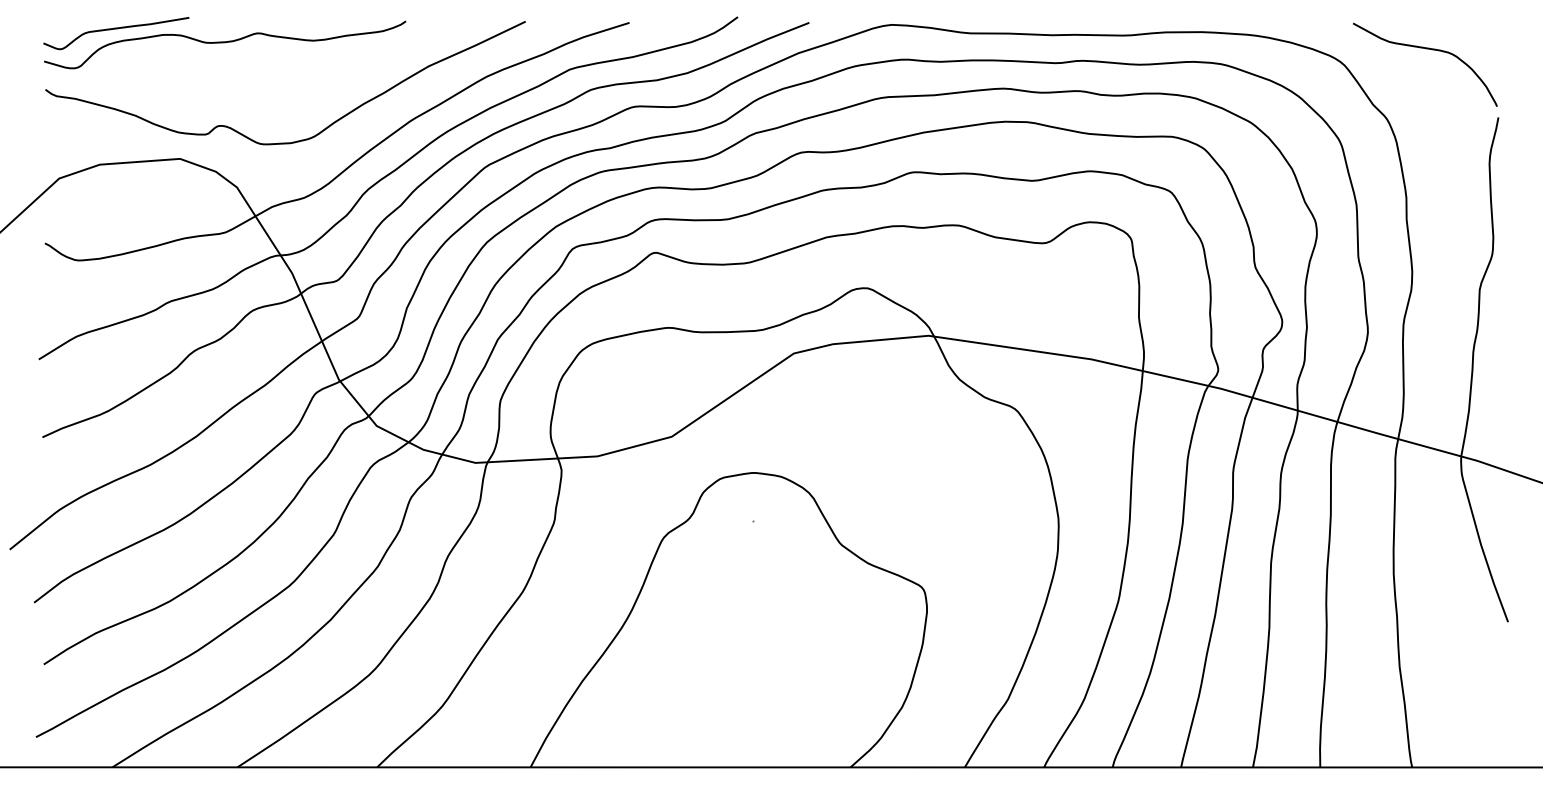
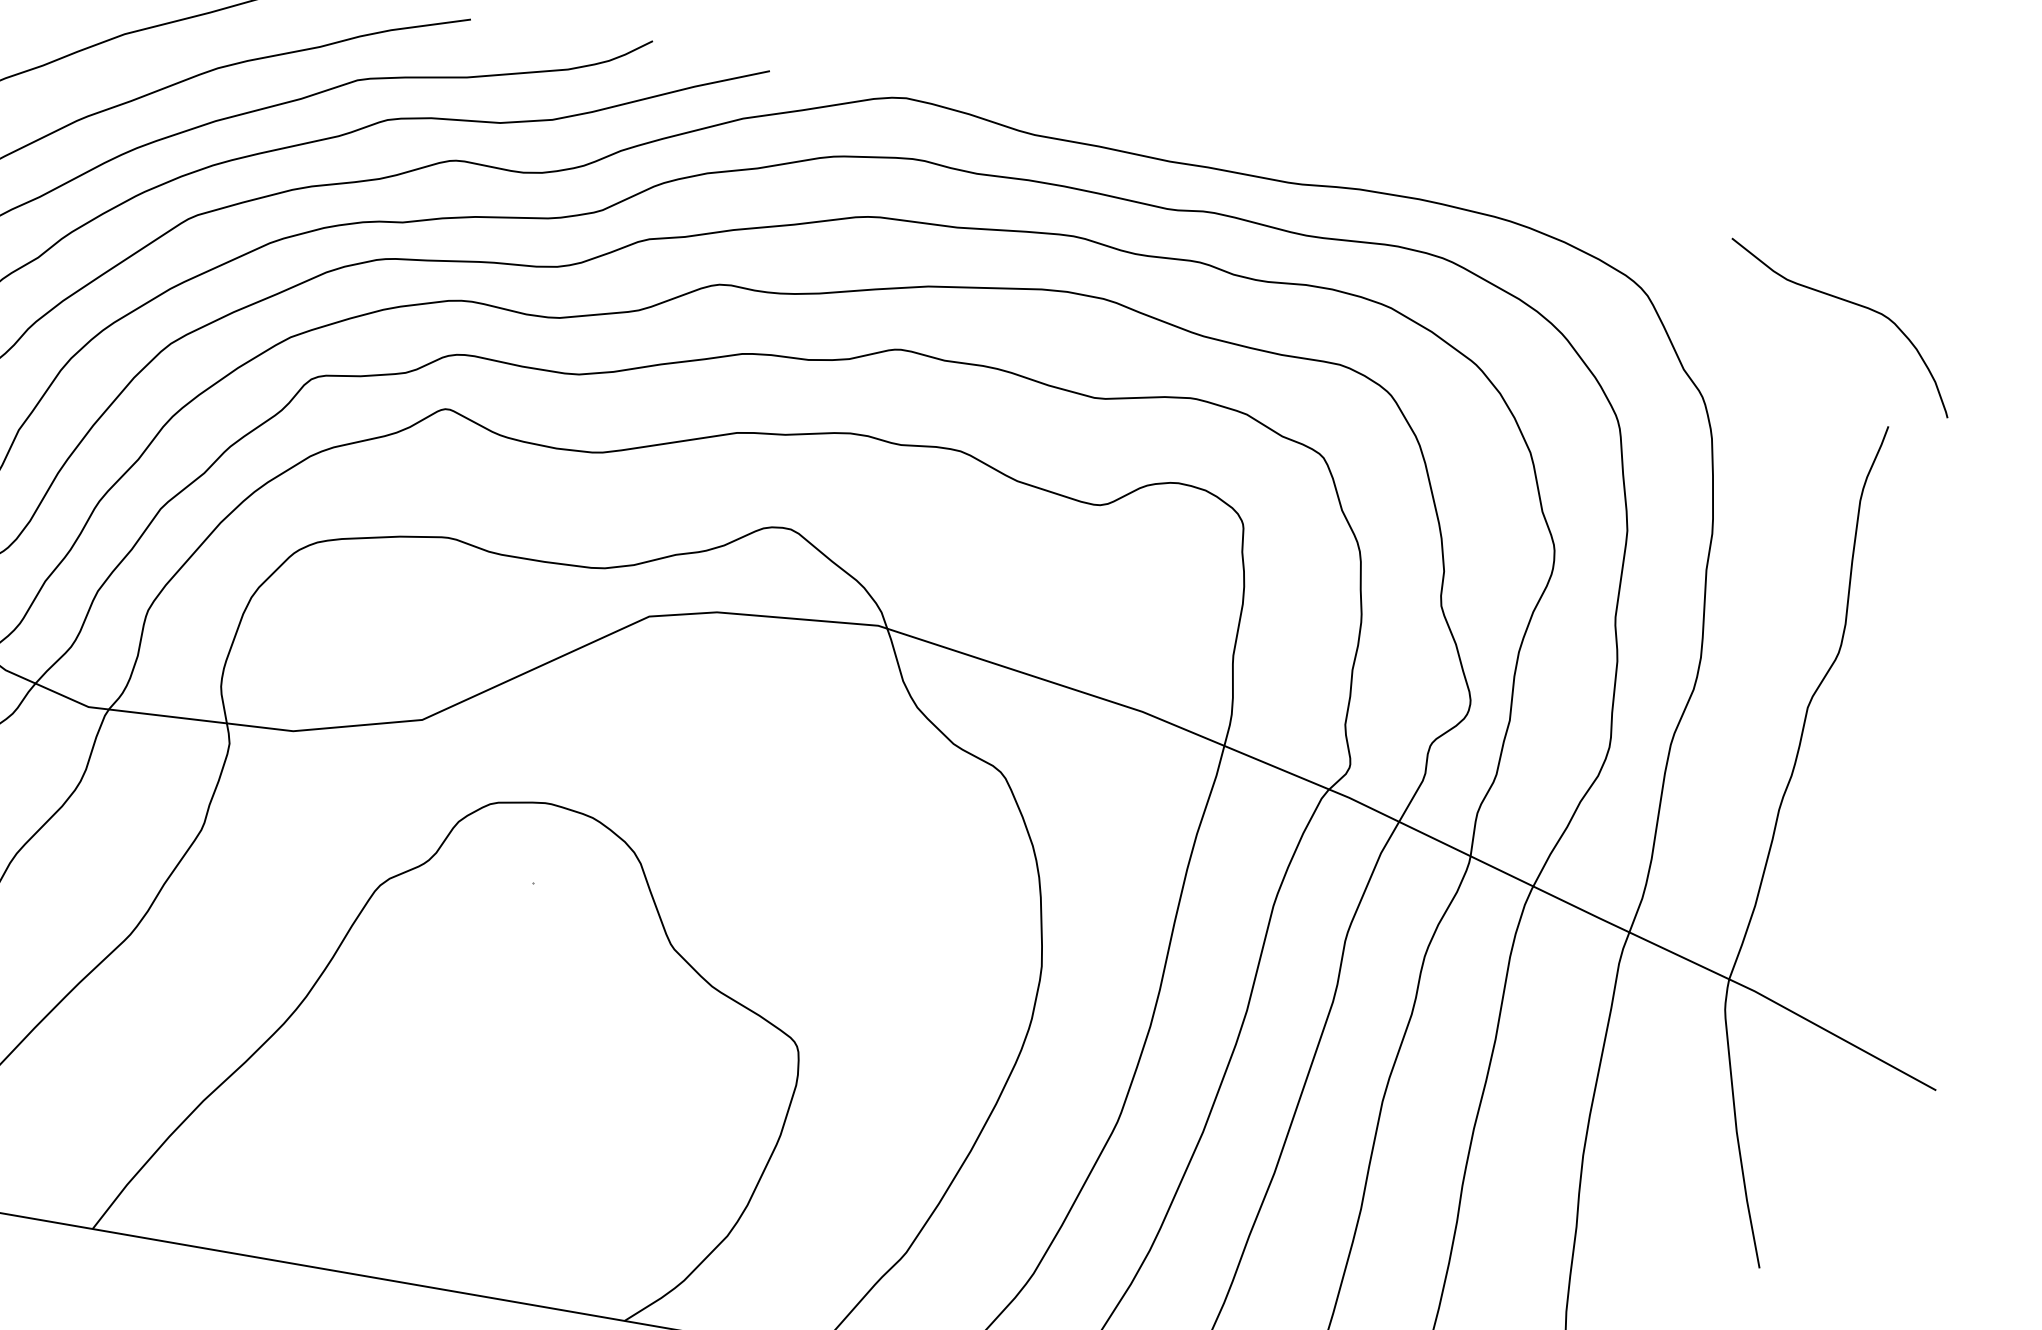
curve: (1425, 49) -> (1844, 302), moved

